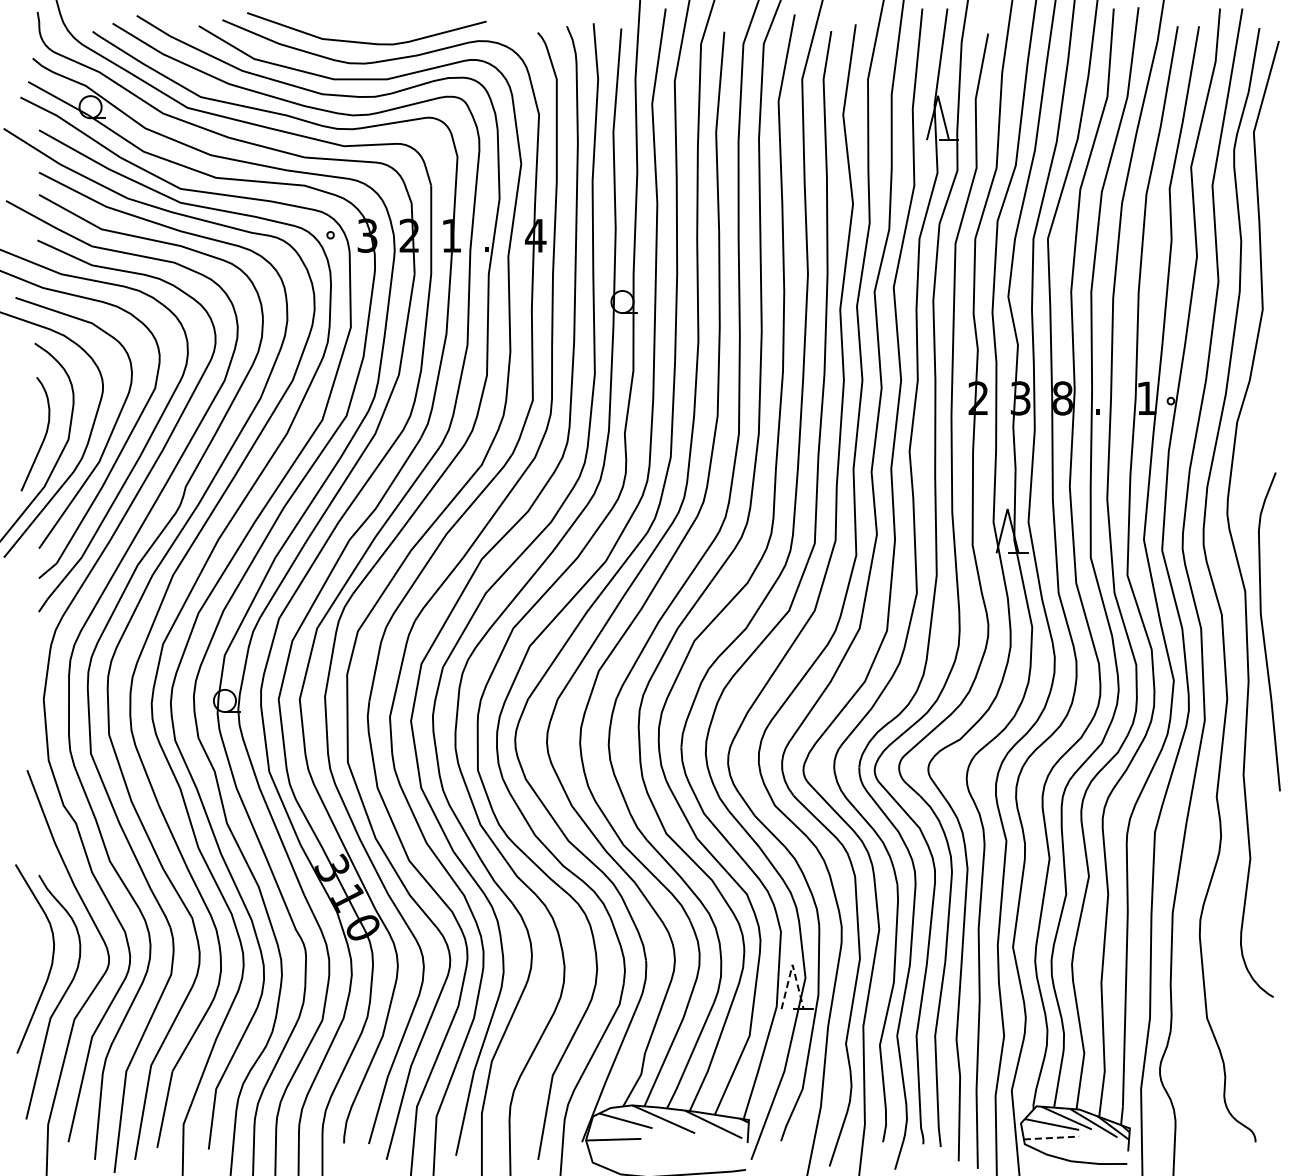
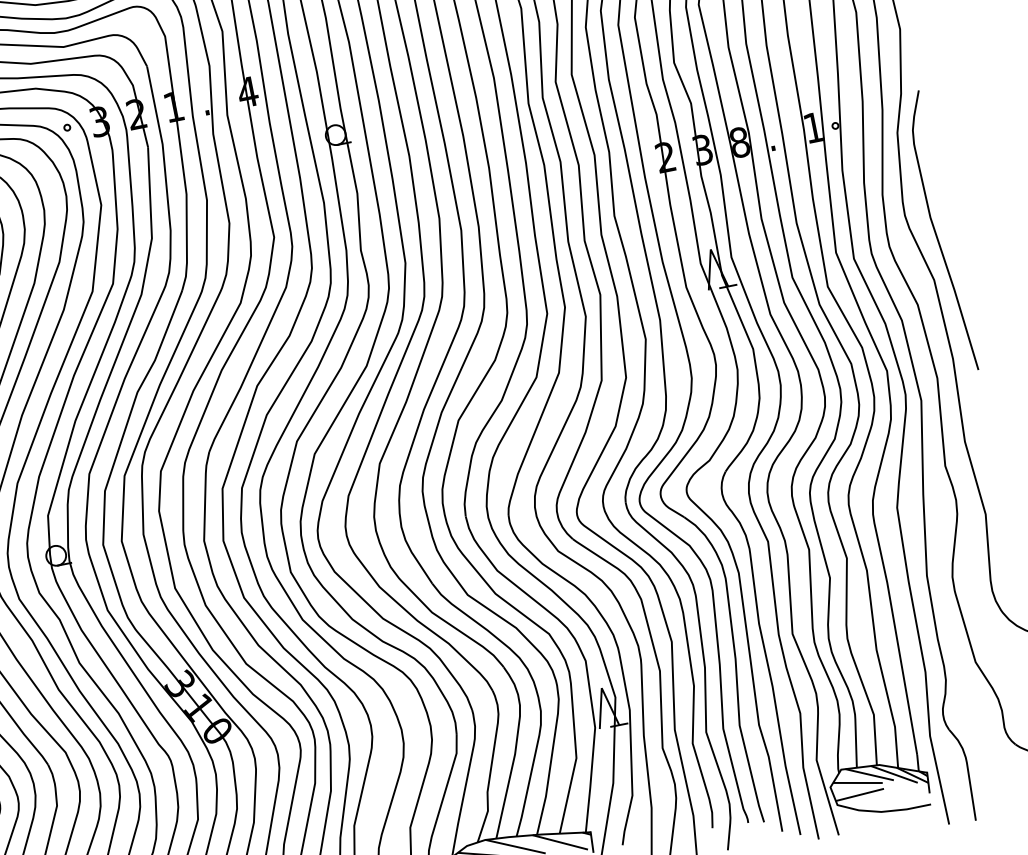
curve: (1264, 633) -> (937, 233), moved
line: (792, 964) -> (601, 687), dashed -> solid
line: (1051, 1138) -> (859, 795), dashed -> solid

